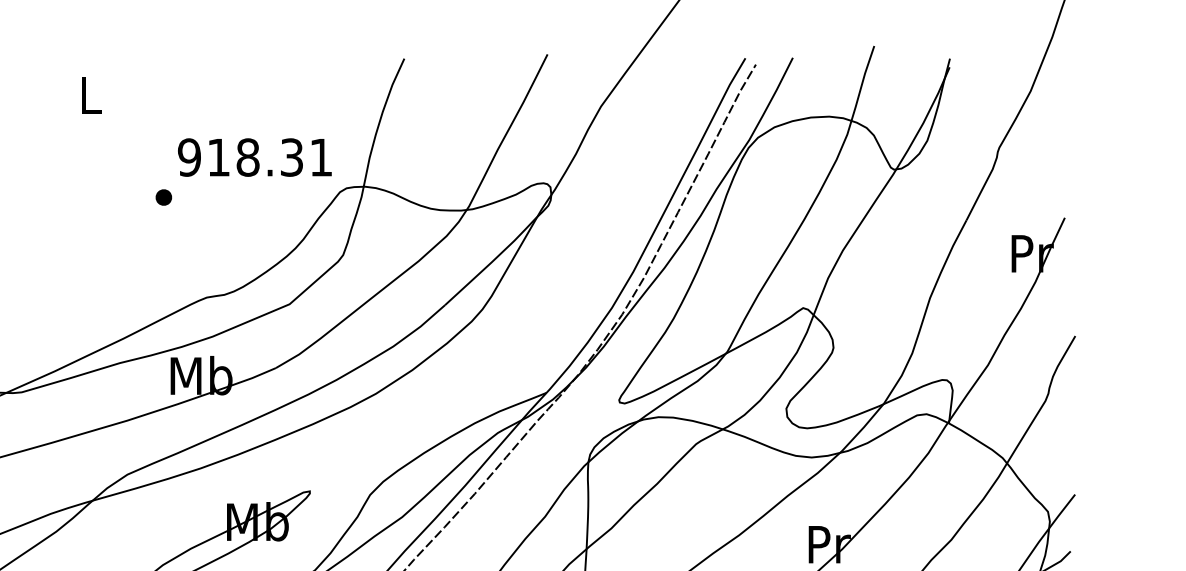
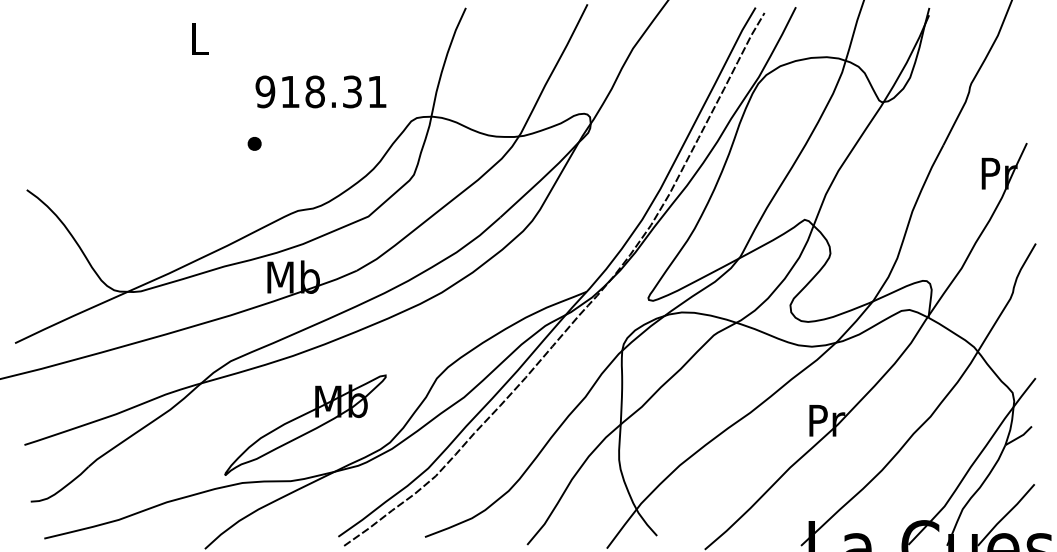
text: (254, 157) -> (320, 91), moved
part: (163, 197) -> (254, 143), moved

